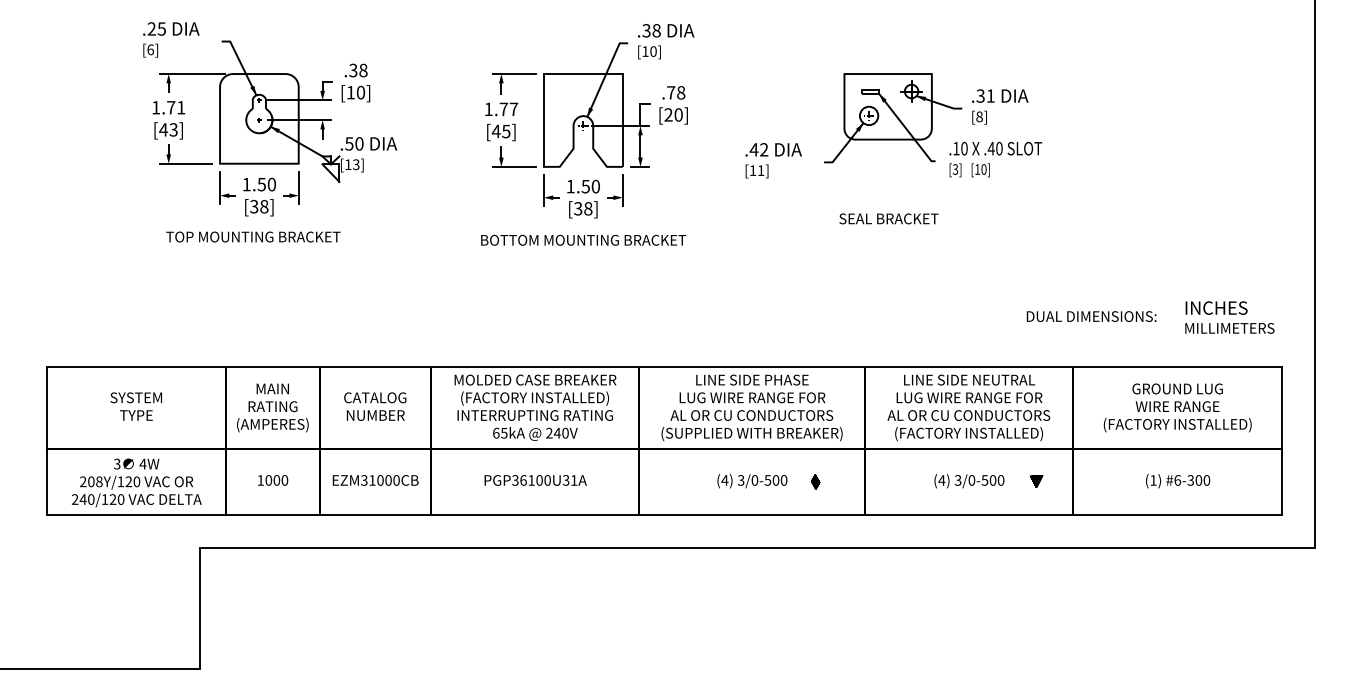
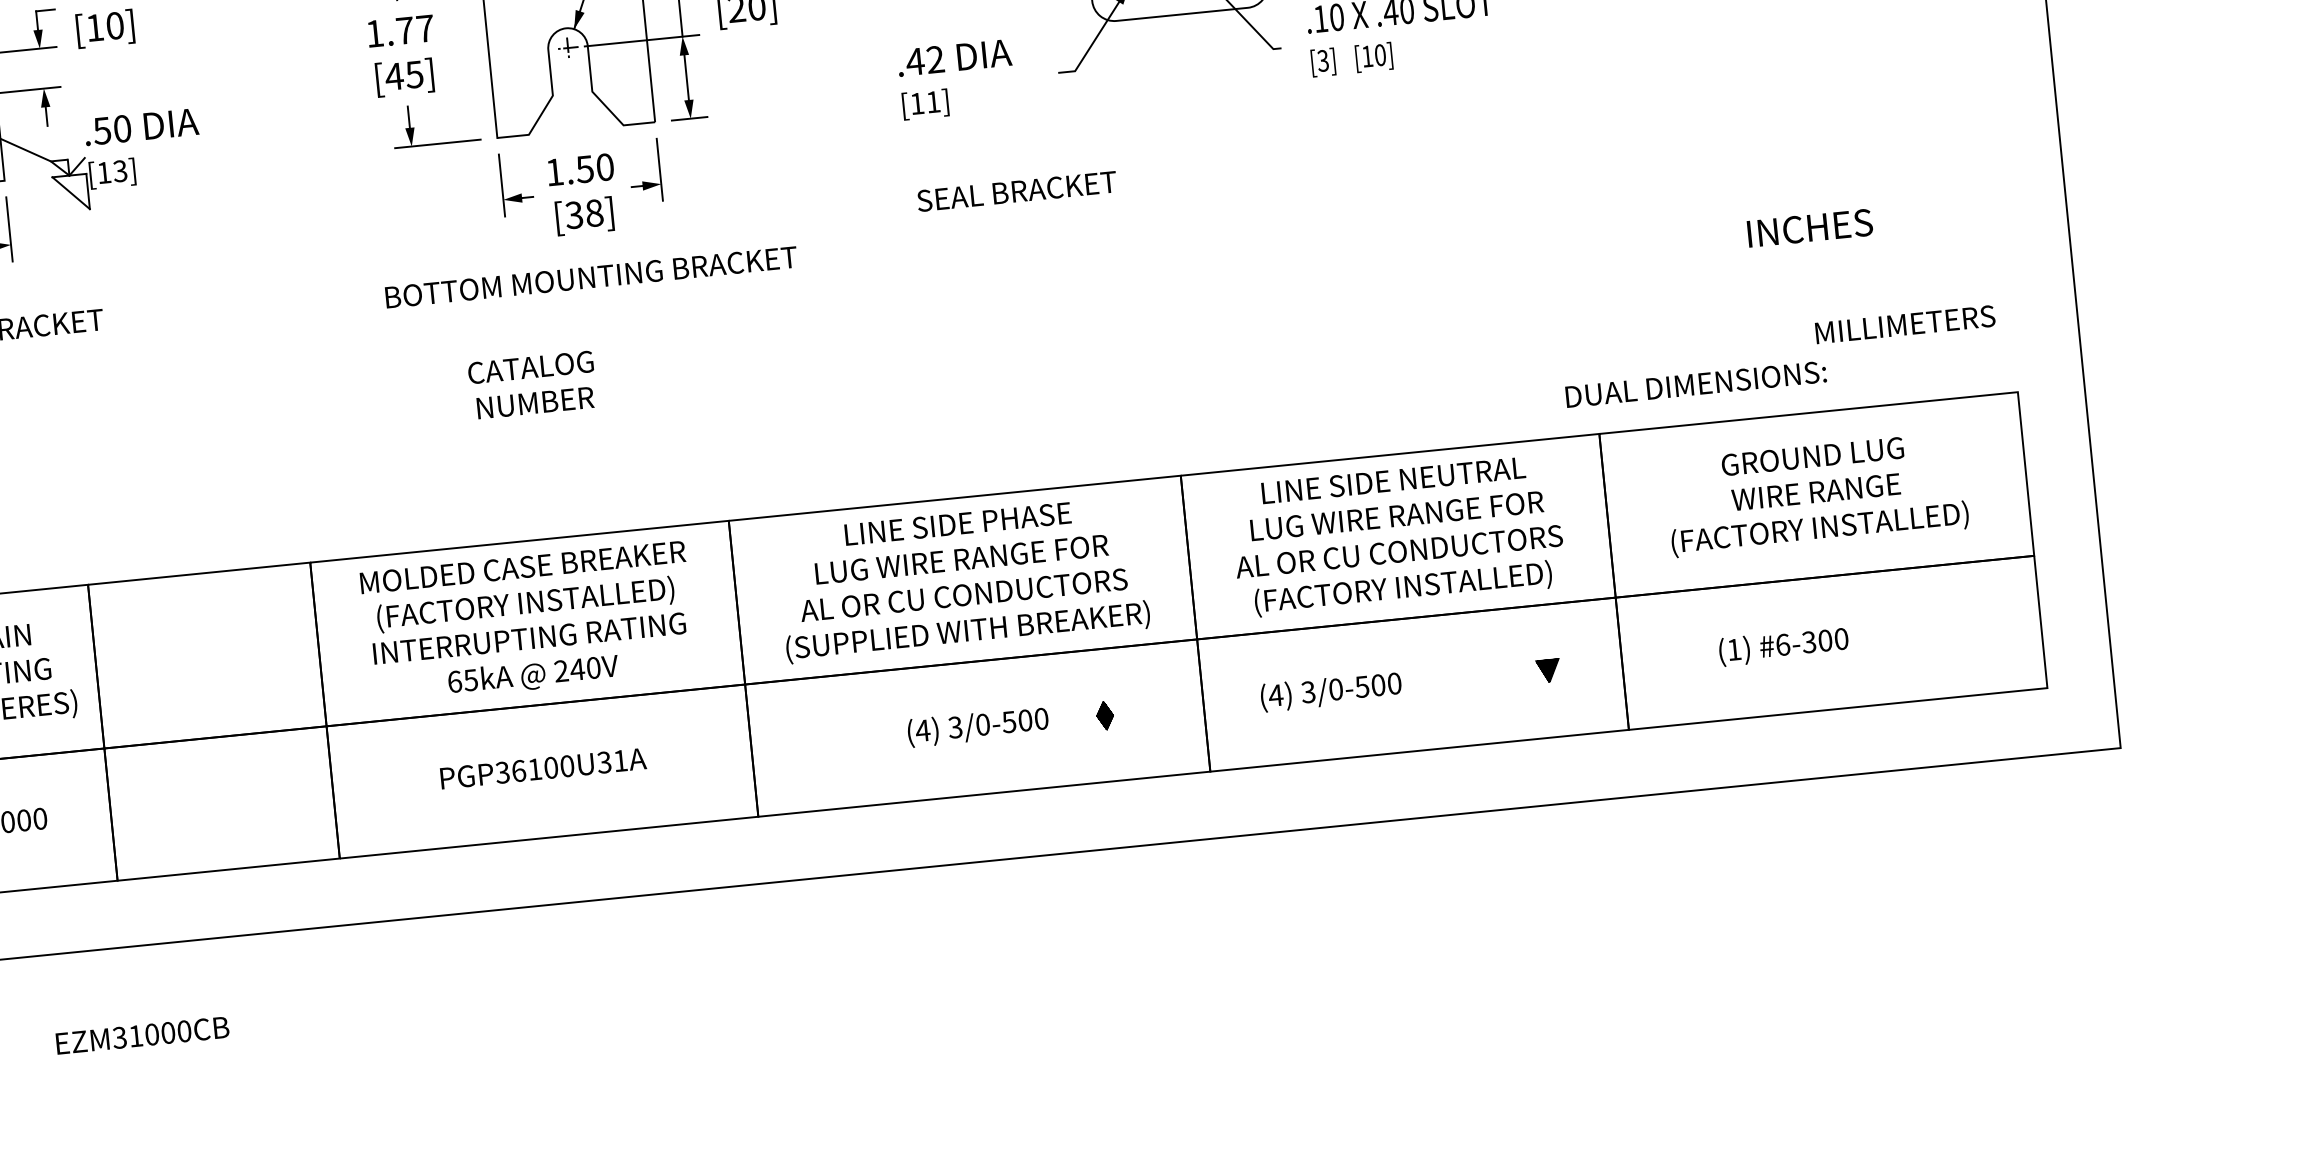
text: (888, 218) -> (1016, 190), moved
text: (1216, 307) -> (1809, 227), moved
text: (1091, 316) -> (1695, 384), moved
text: (375, 406) -> (533, 384), moved
text: (375, 480) -> (142, 1035), moved
text: (969, 481) -> (1331, 692), moved
text: (1178, 481) -> (1784, 646), moved

